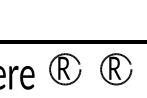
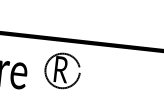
part: (116, 69) -> (120, 77), removed

